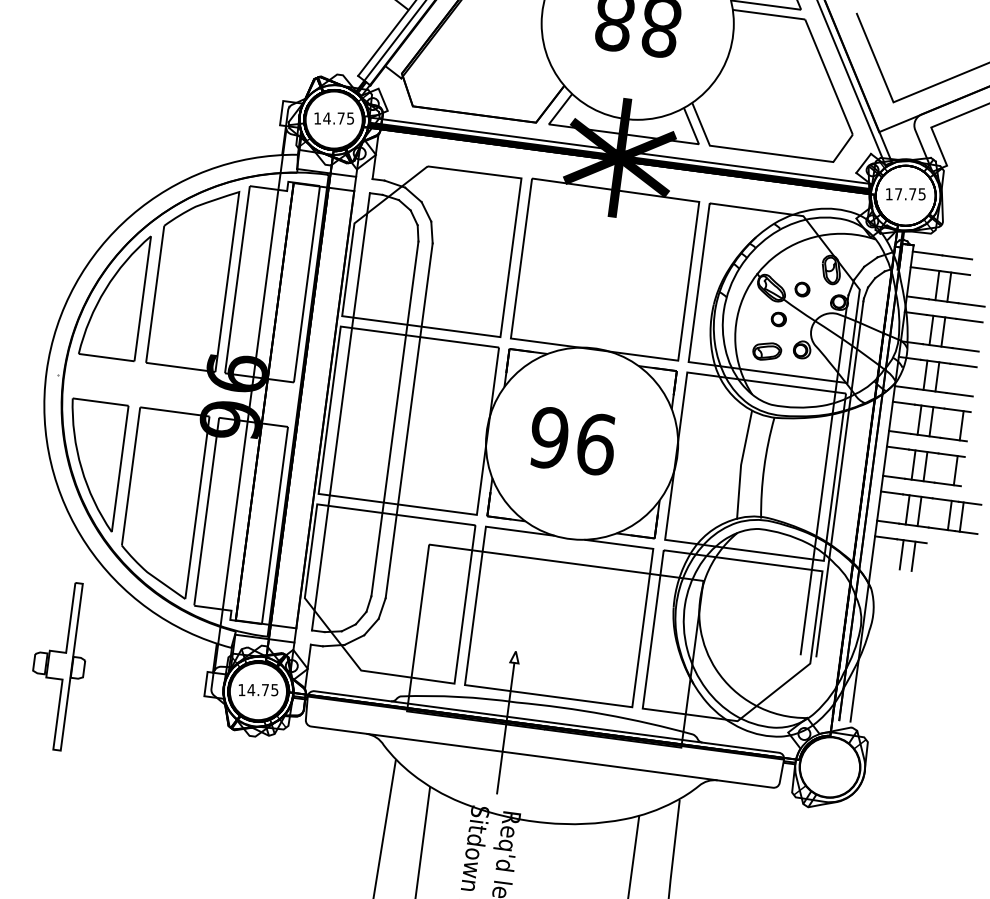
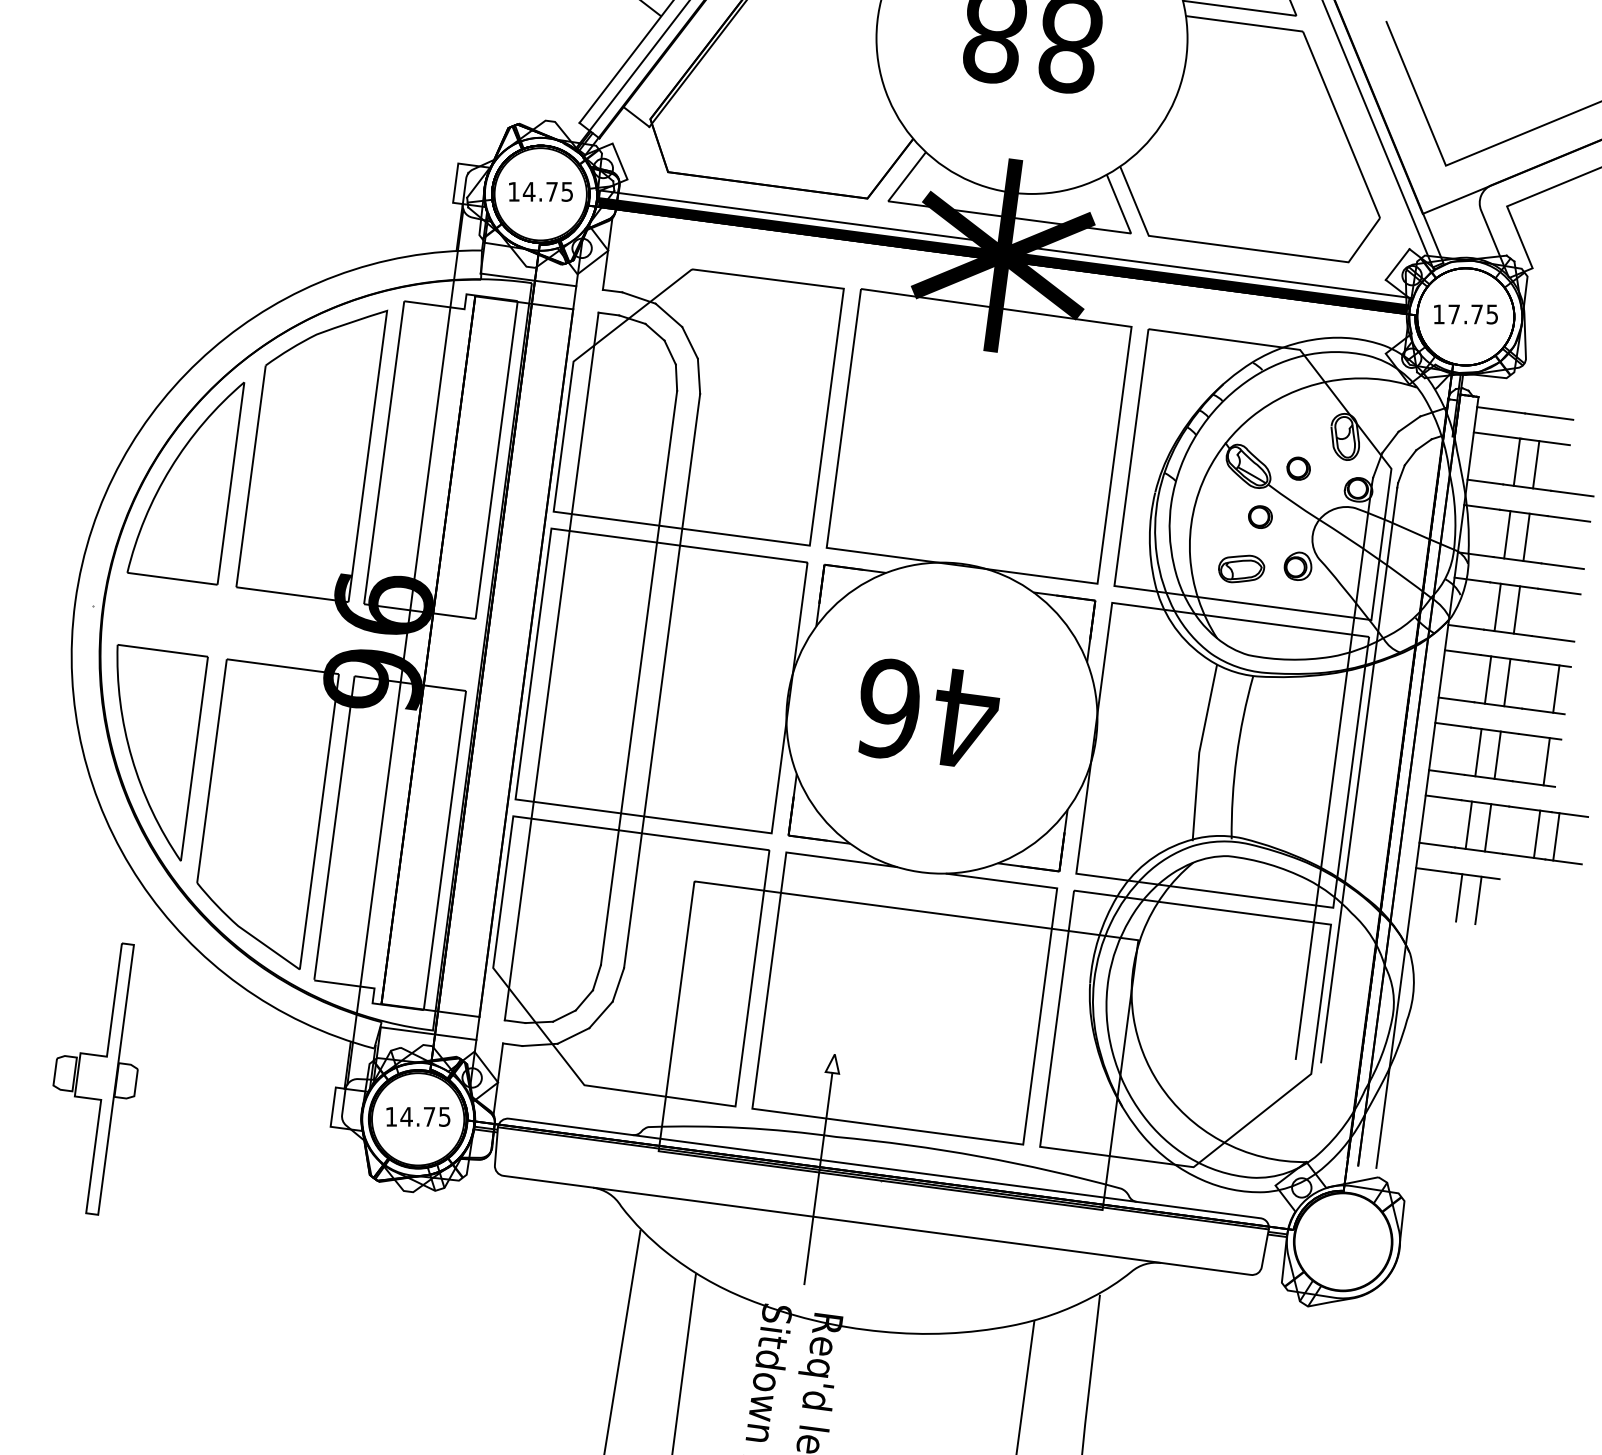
text: (597, 444) -> (966, 719), 96 -> 46

